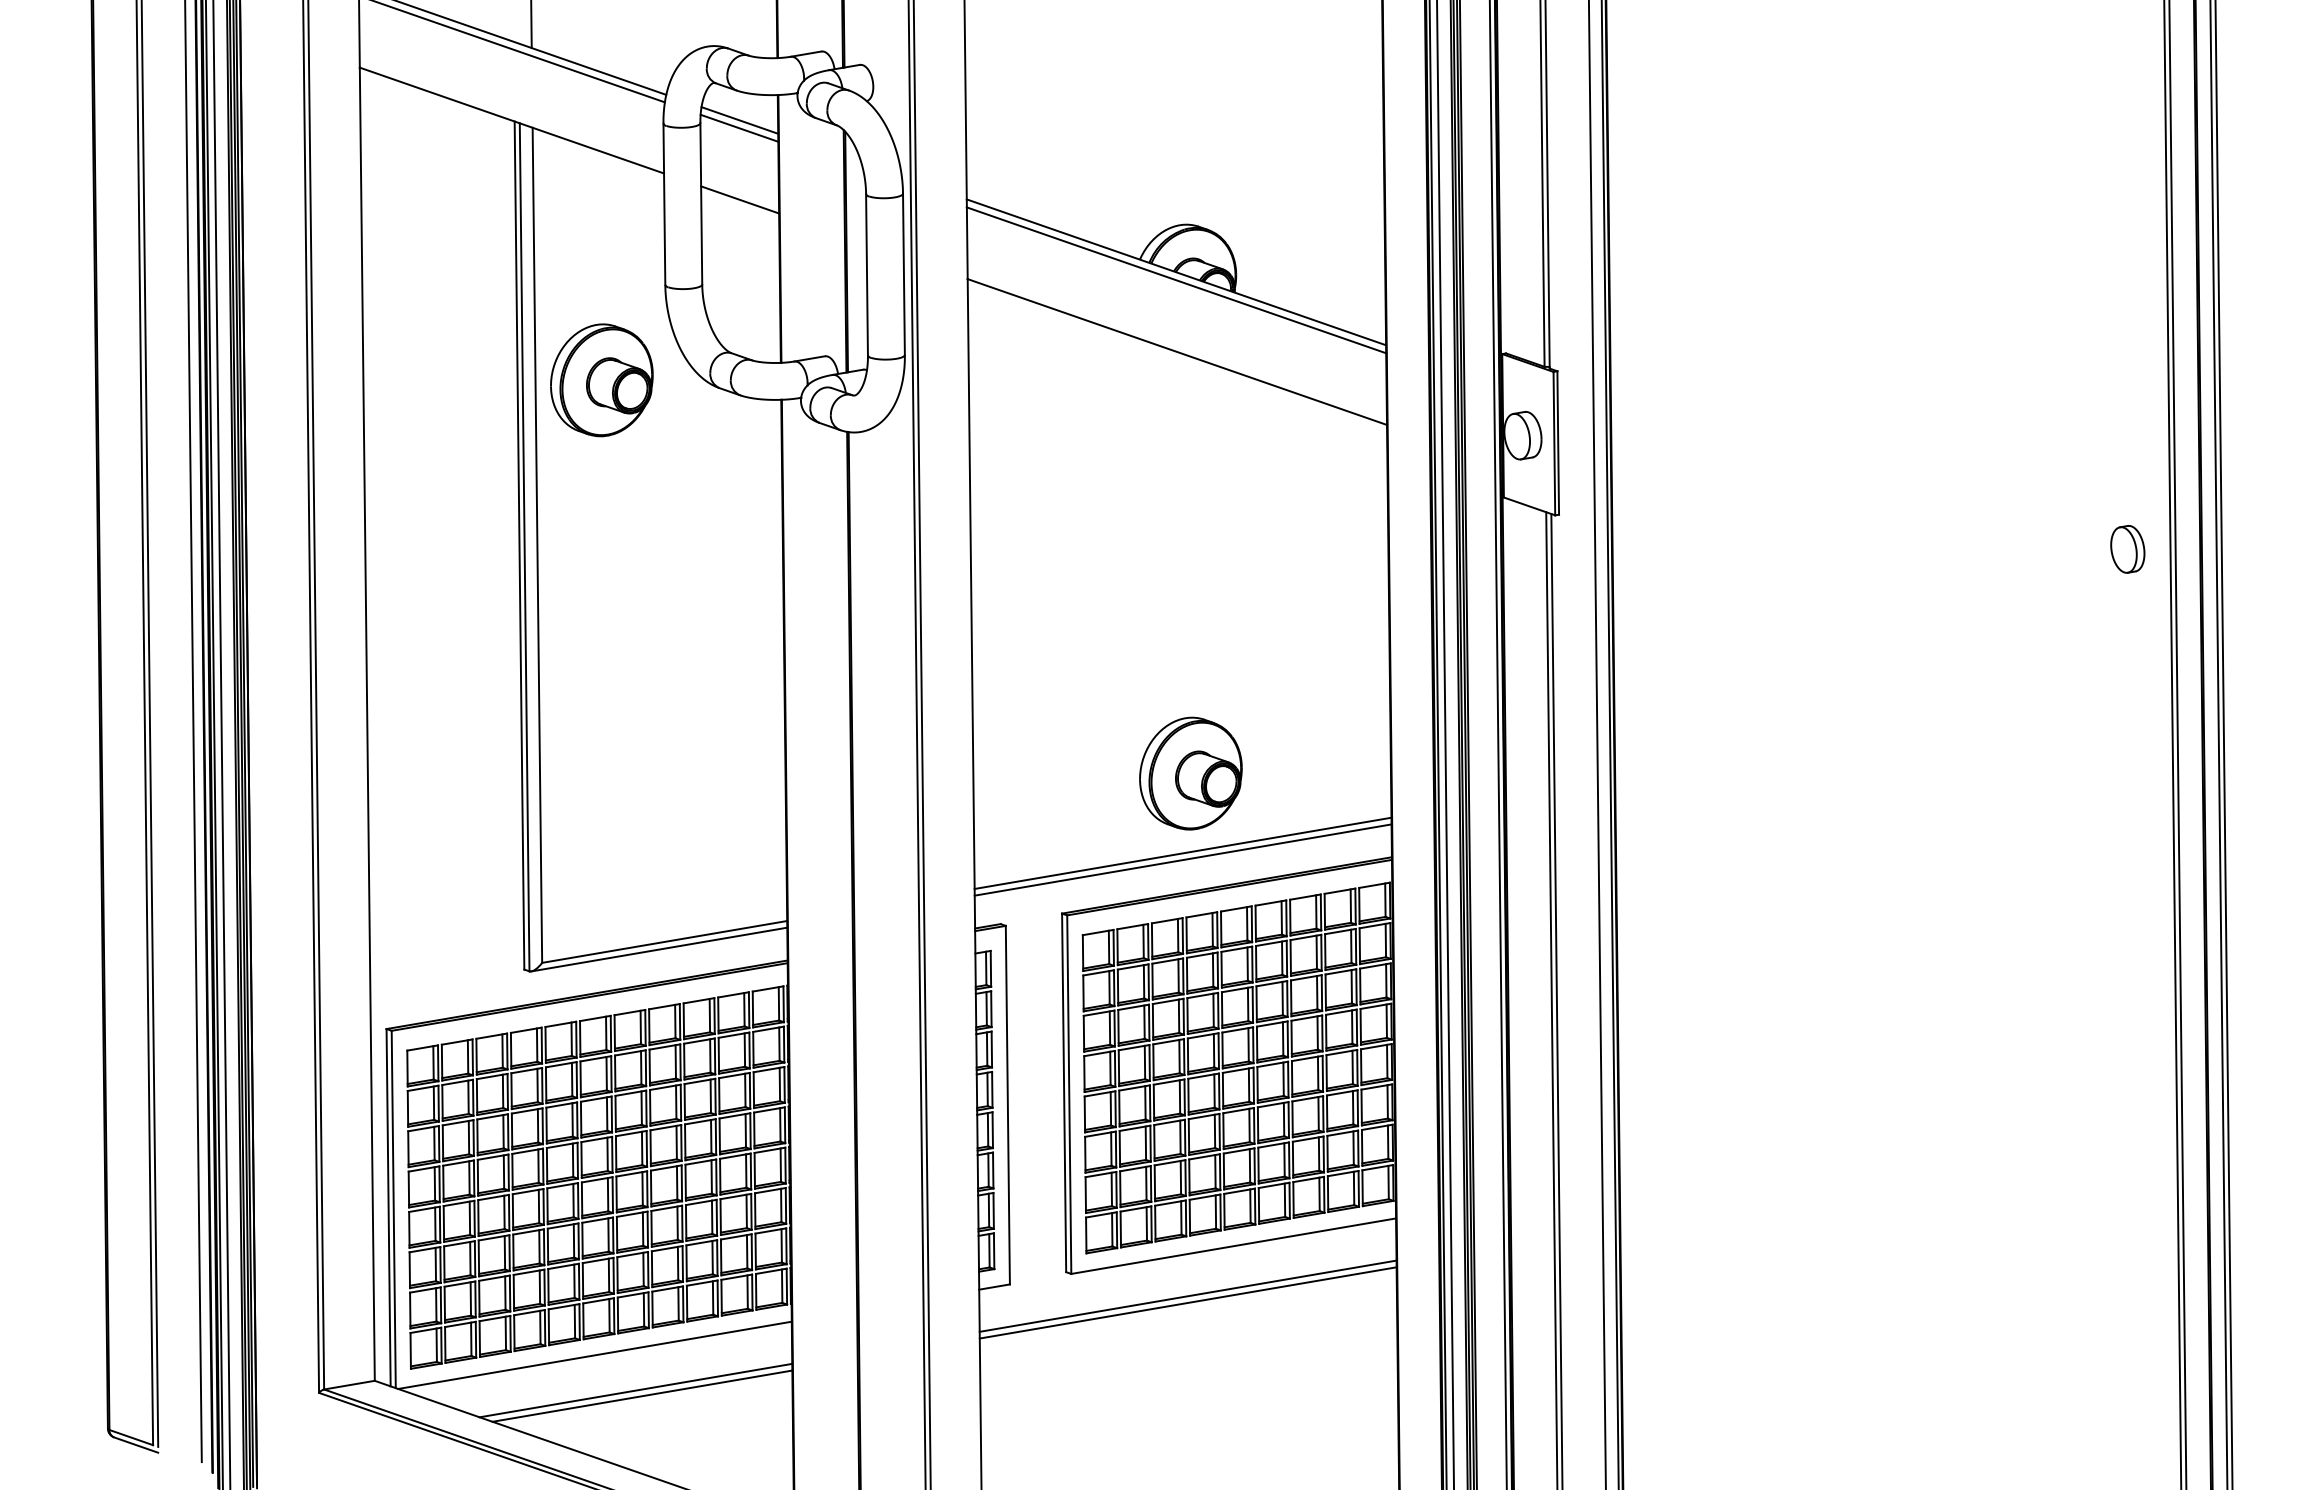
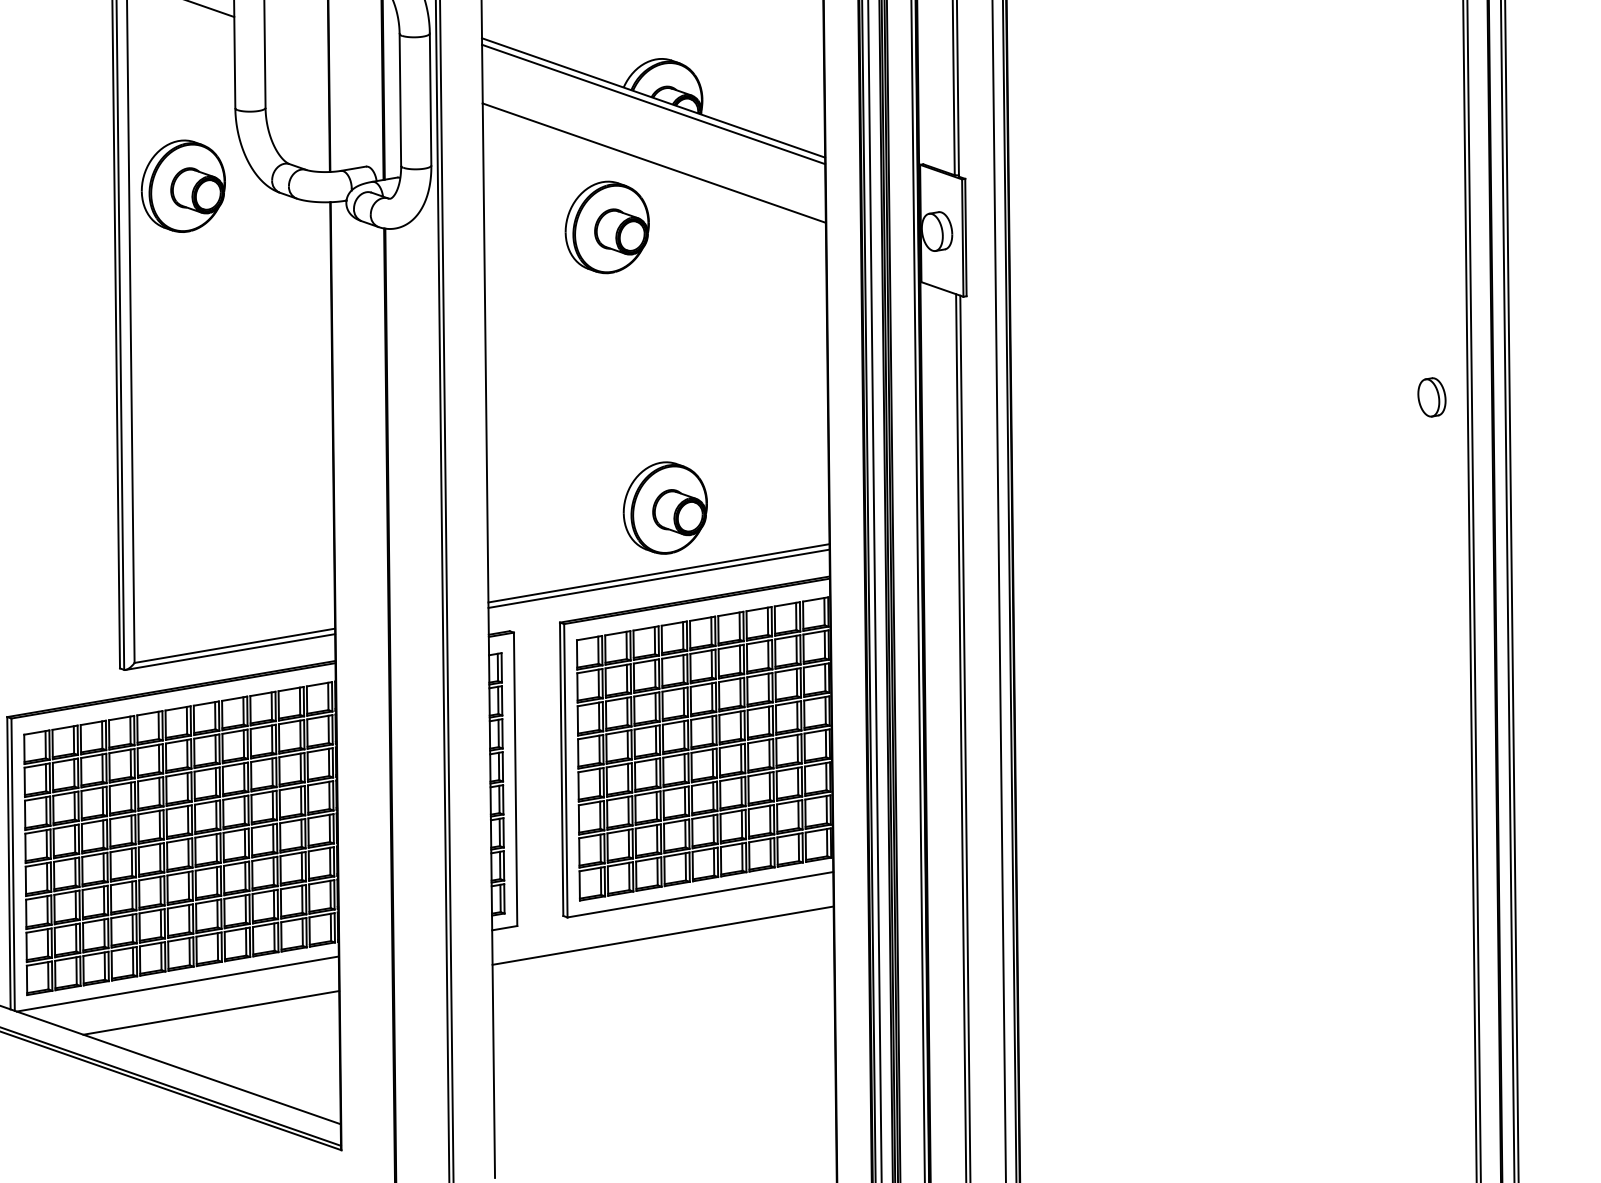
line: (740, 199) -> (296, 38), removed
part: (1119, 430) -> (606, 227), added
part: (2127, 549) -> (1431, 397), moved
line: (1187, 1302) -> (662, 940), removed
line: (642, 1395) -> (216, 1016), removed

